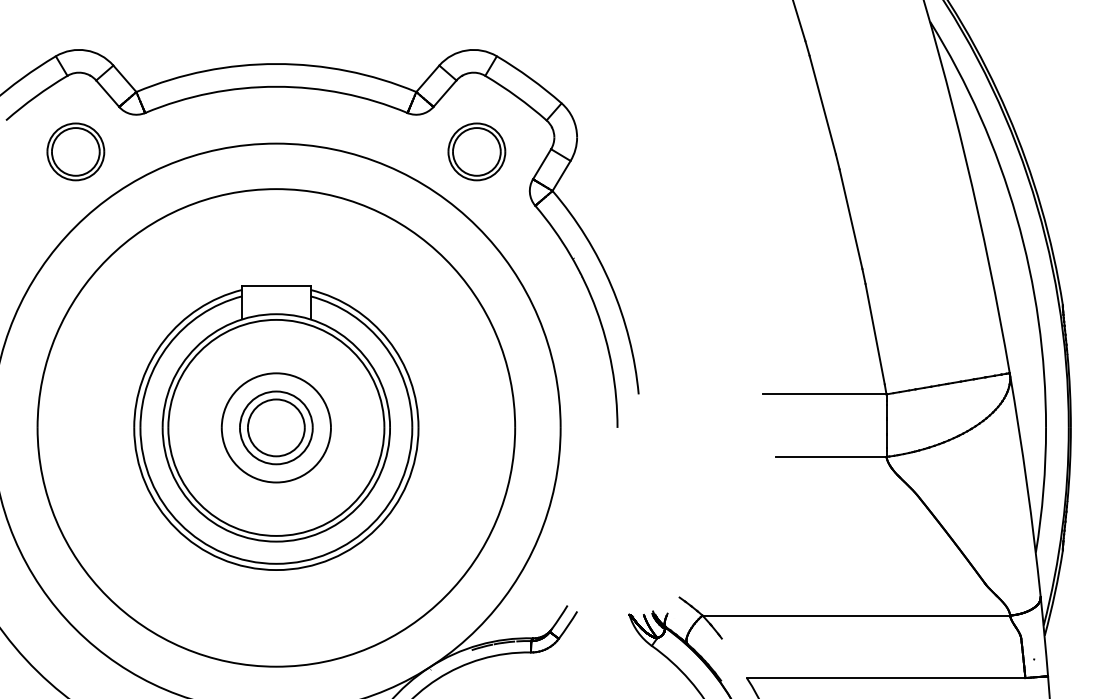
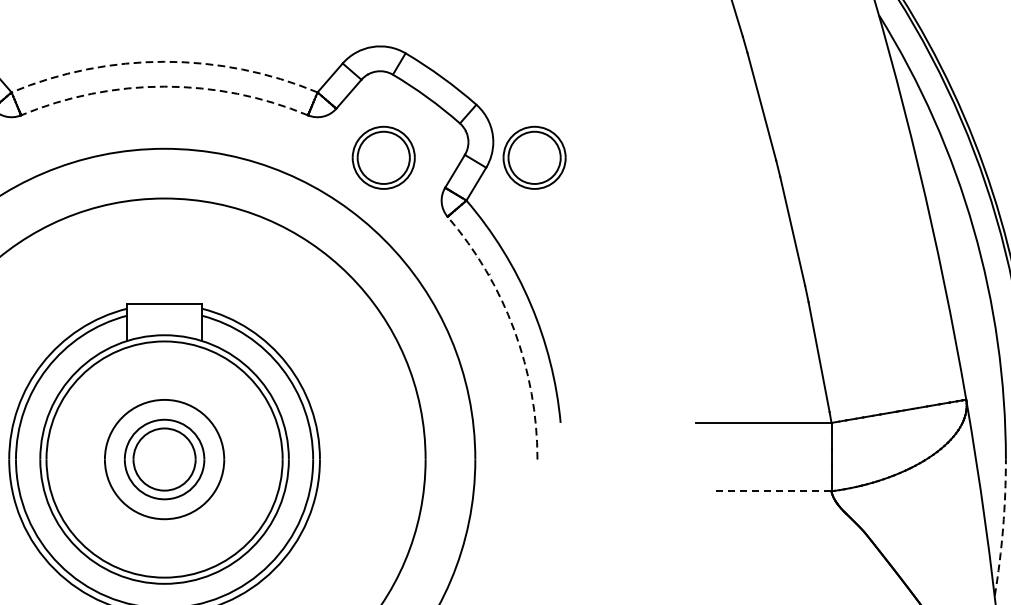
arc: (276, 64) -> (164, 62), solid -> dashed
arc: (276, 86) -> (164, 86), solid -> dashed
part: (614, 151) -> (534, 157), added
arc: (596, 309) -> (514, 330), solid -> dashed
line: (830, 456) -> (770, 490), solid -> dashed
arc: (1043, 490) -> (1003, 527), solid -> dashed

